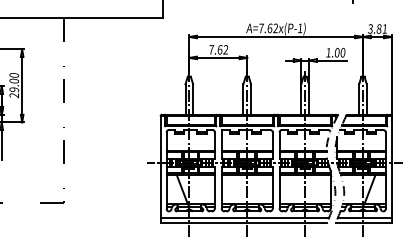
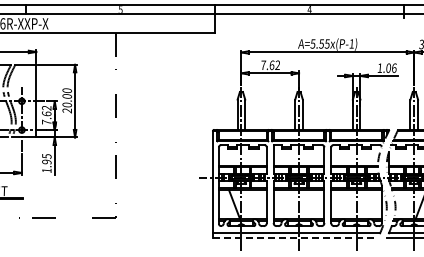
text: (267, 27) -> (319, 43), A=7.62x(P-1) -> A=5.55x(P-1)
text: (343, 52) -> (394, 67), 1.00 -> 1.06
text: (13, 90) -> (66, 105), 29.00 -> 20.00
line: (243, 222) -> (295, 237), solid -> dashed

